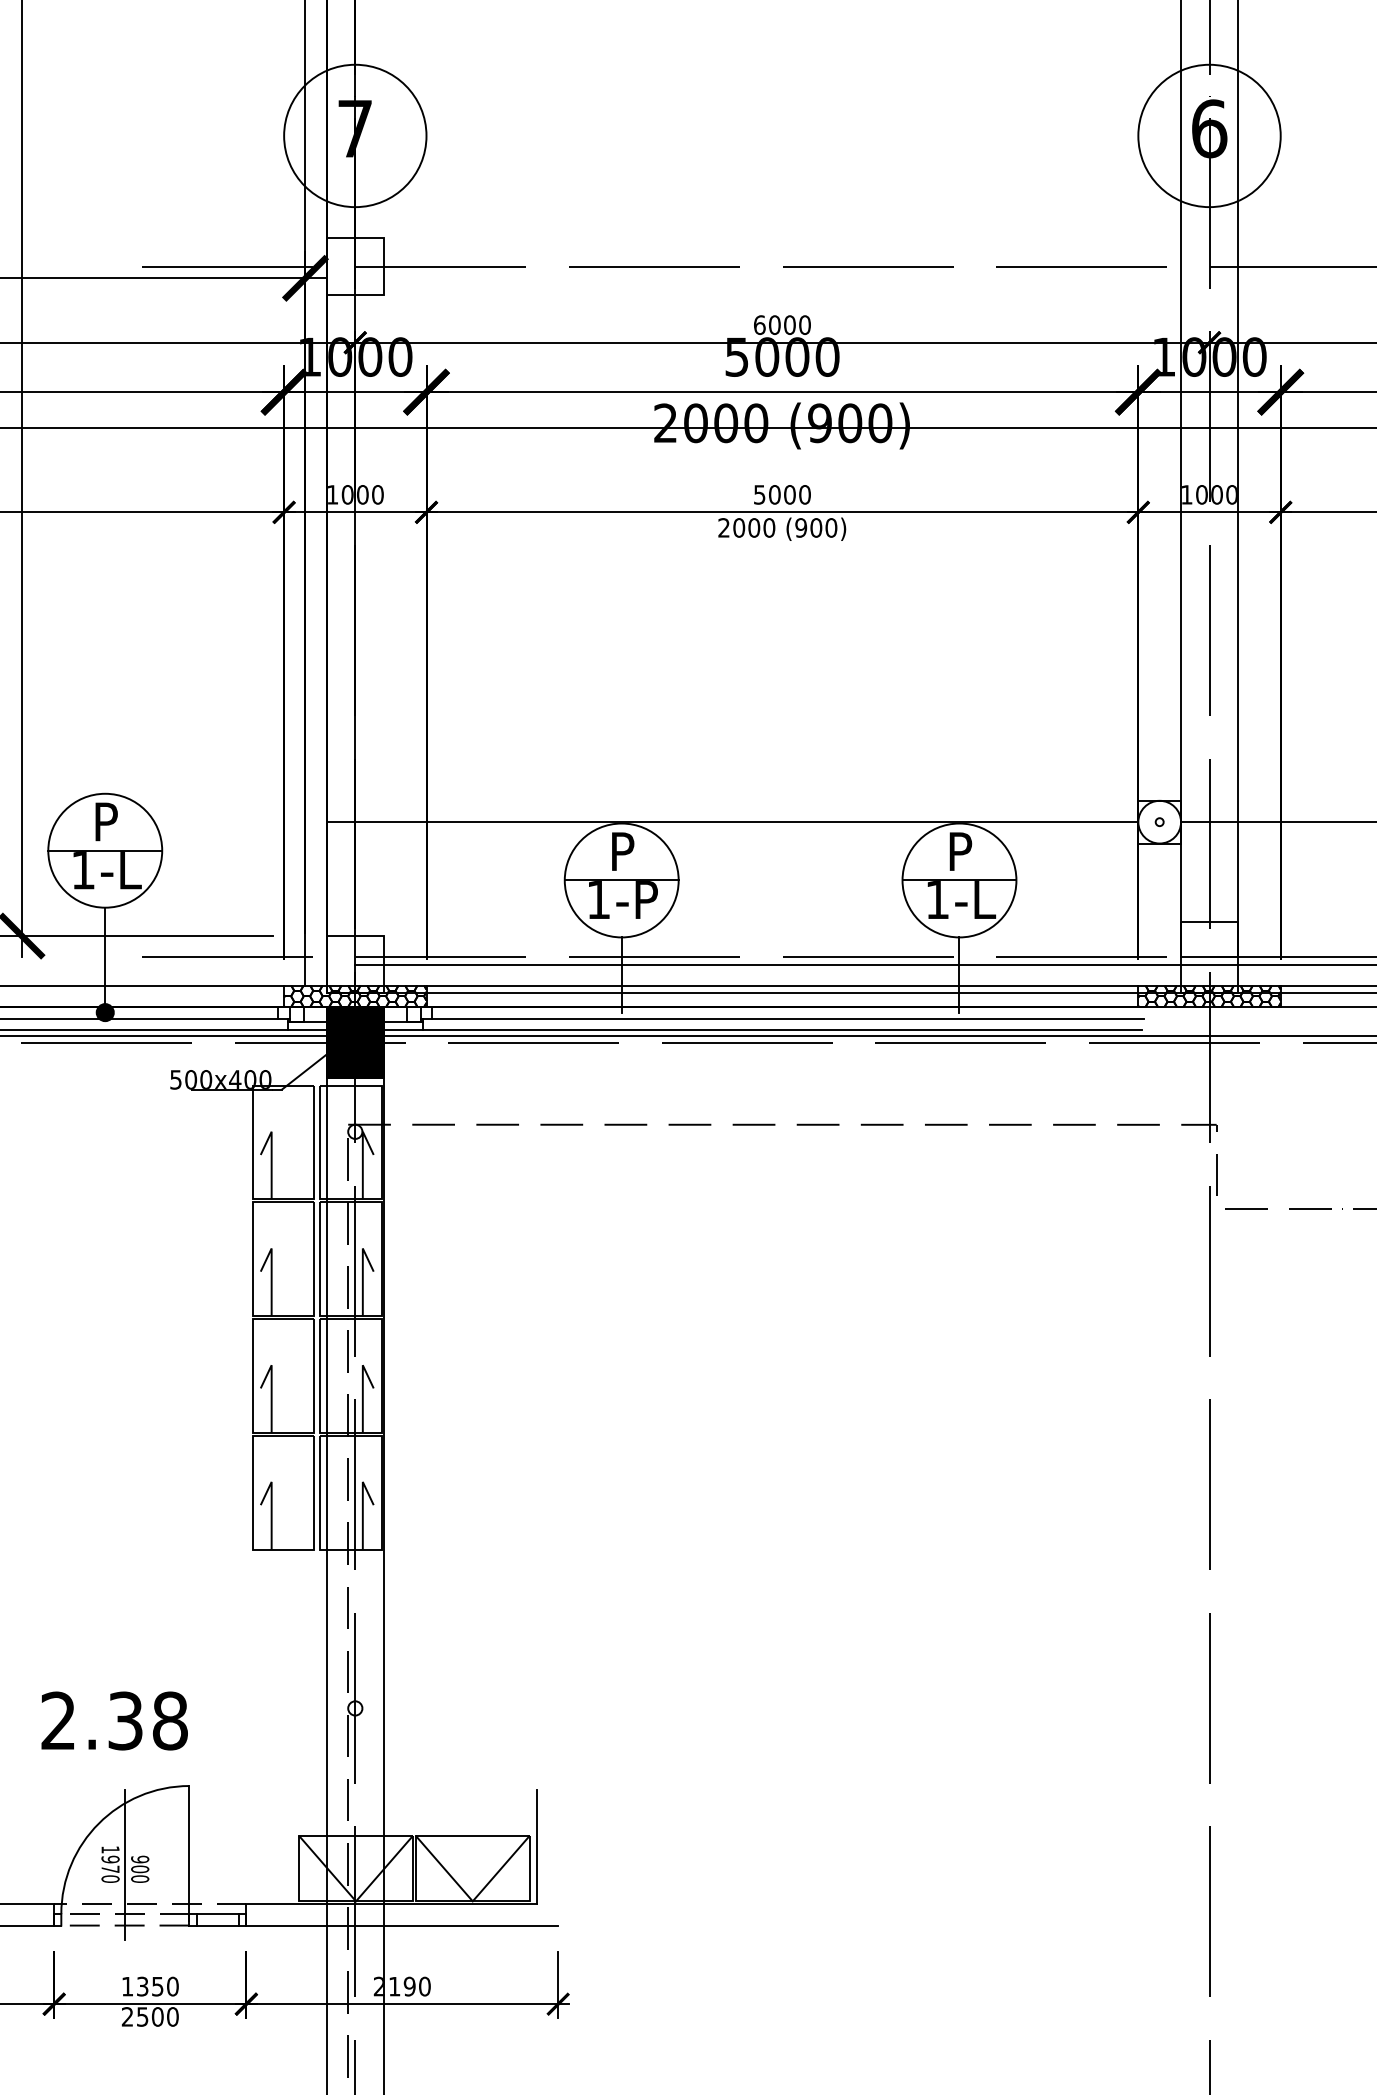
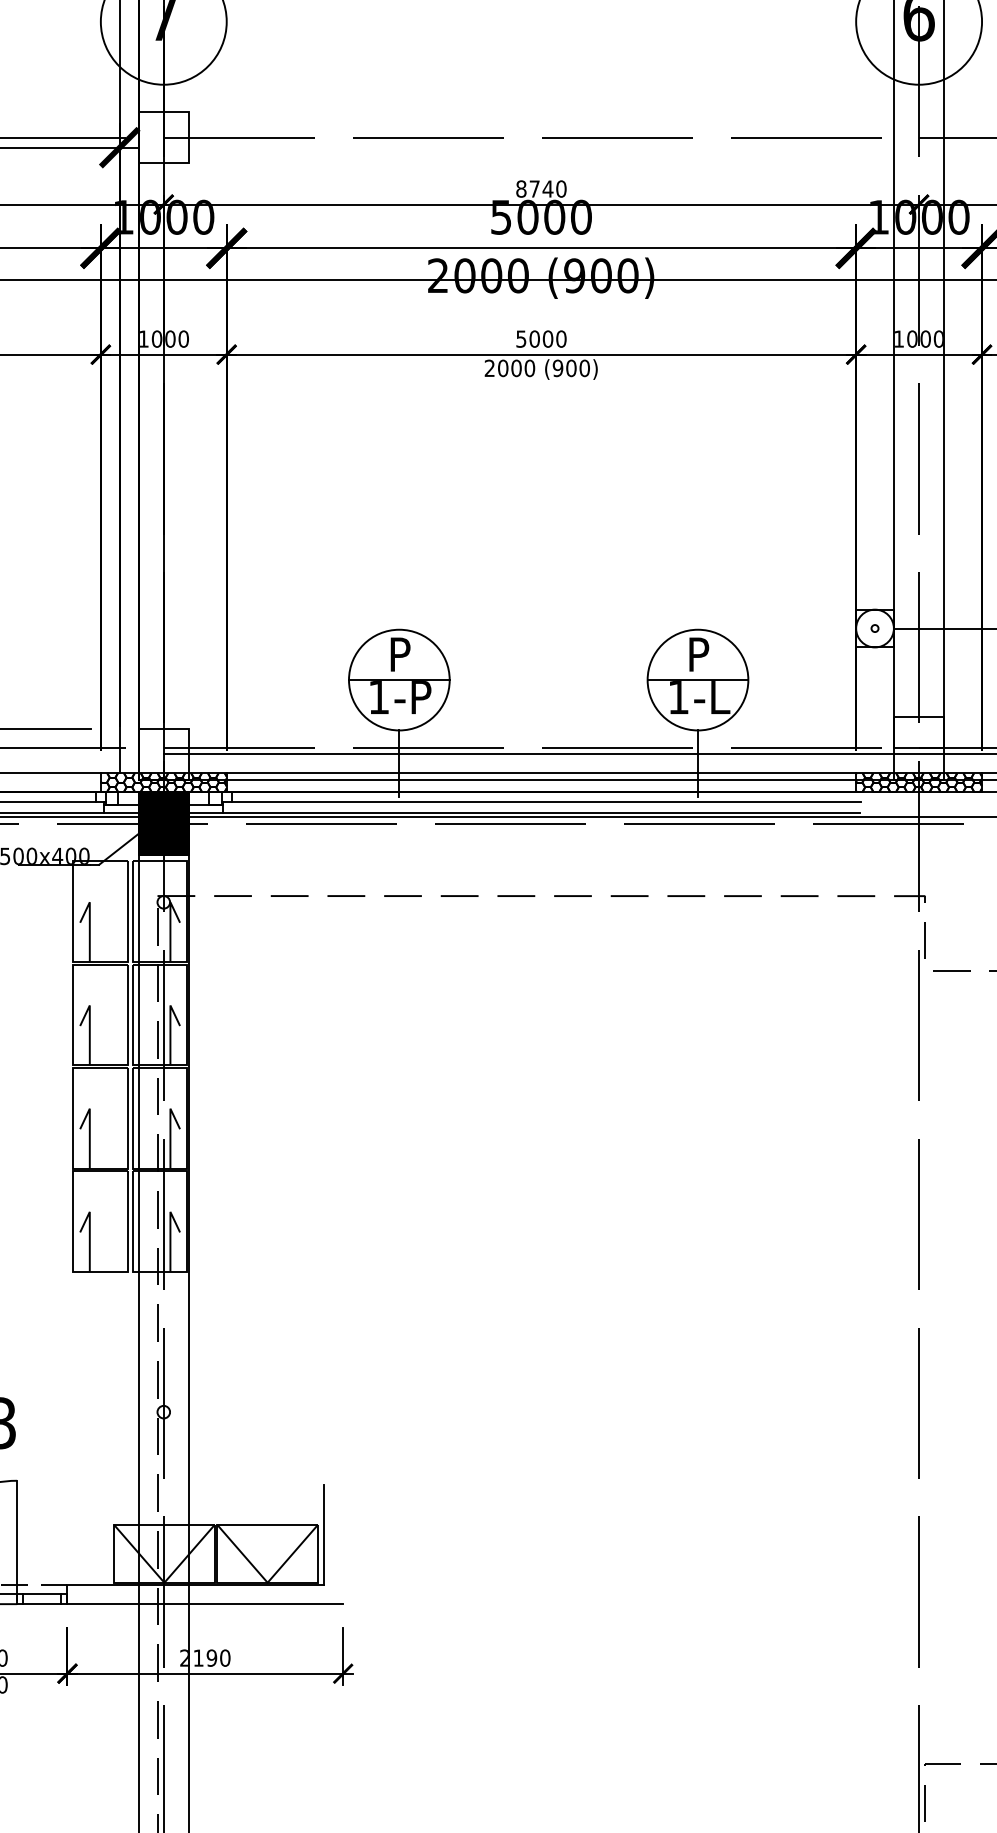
text: (774, 324) -> (534, 188), 6000 -> 8740
line: (732, 822) -> (497, 628), removed

